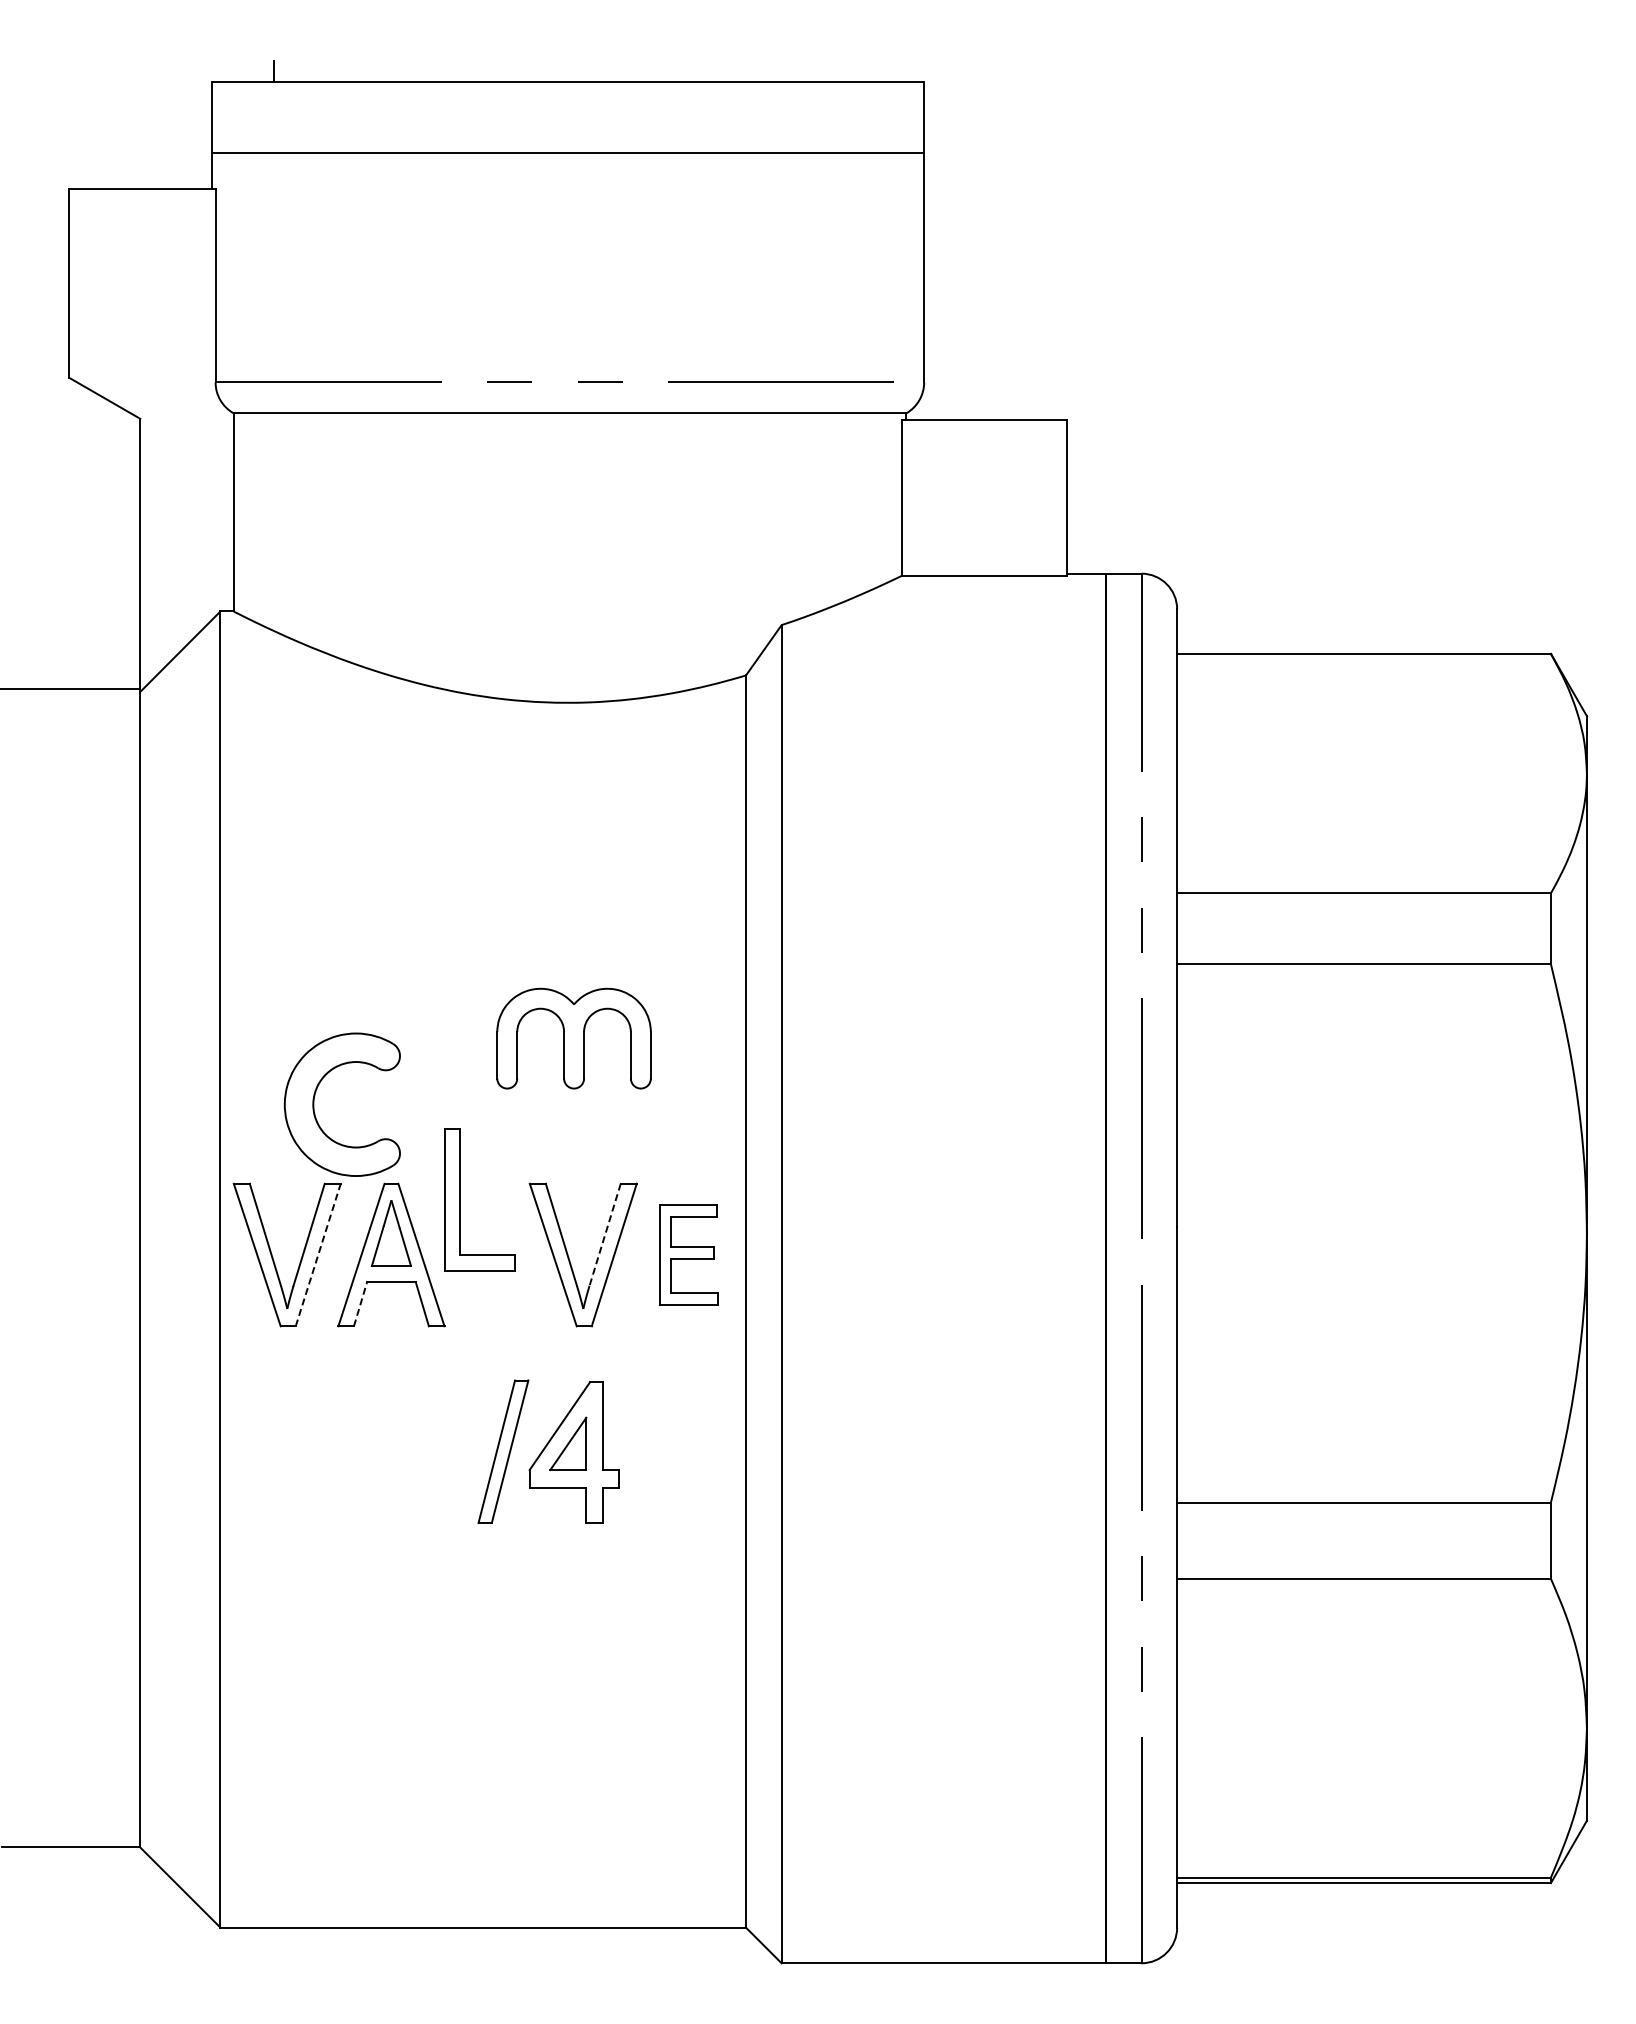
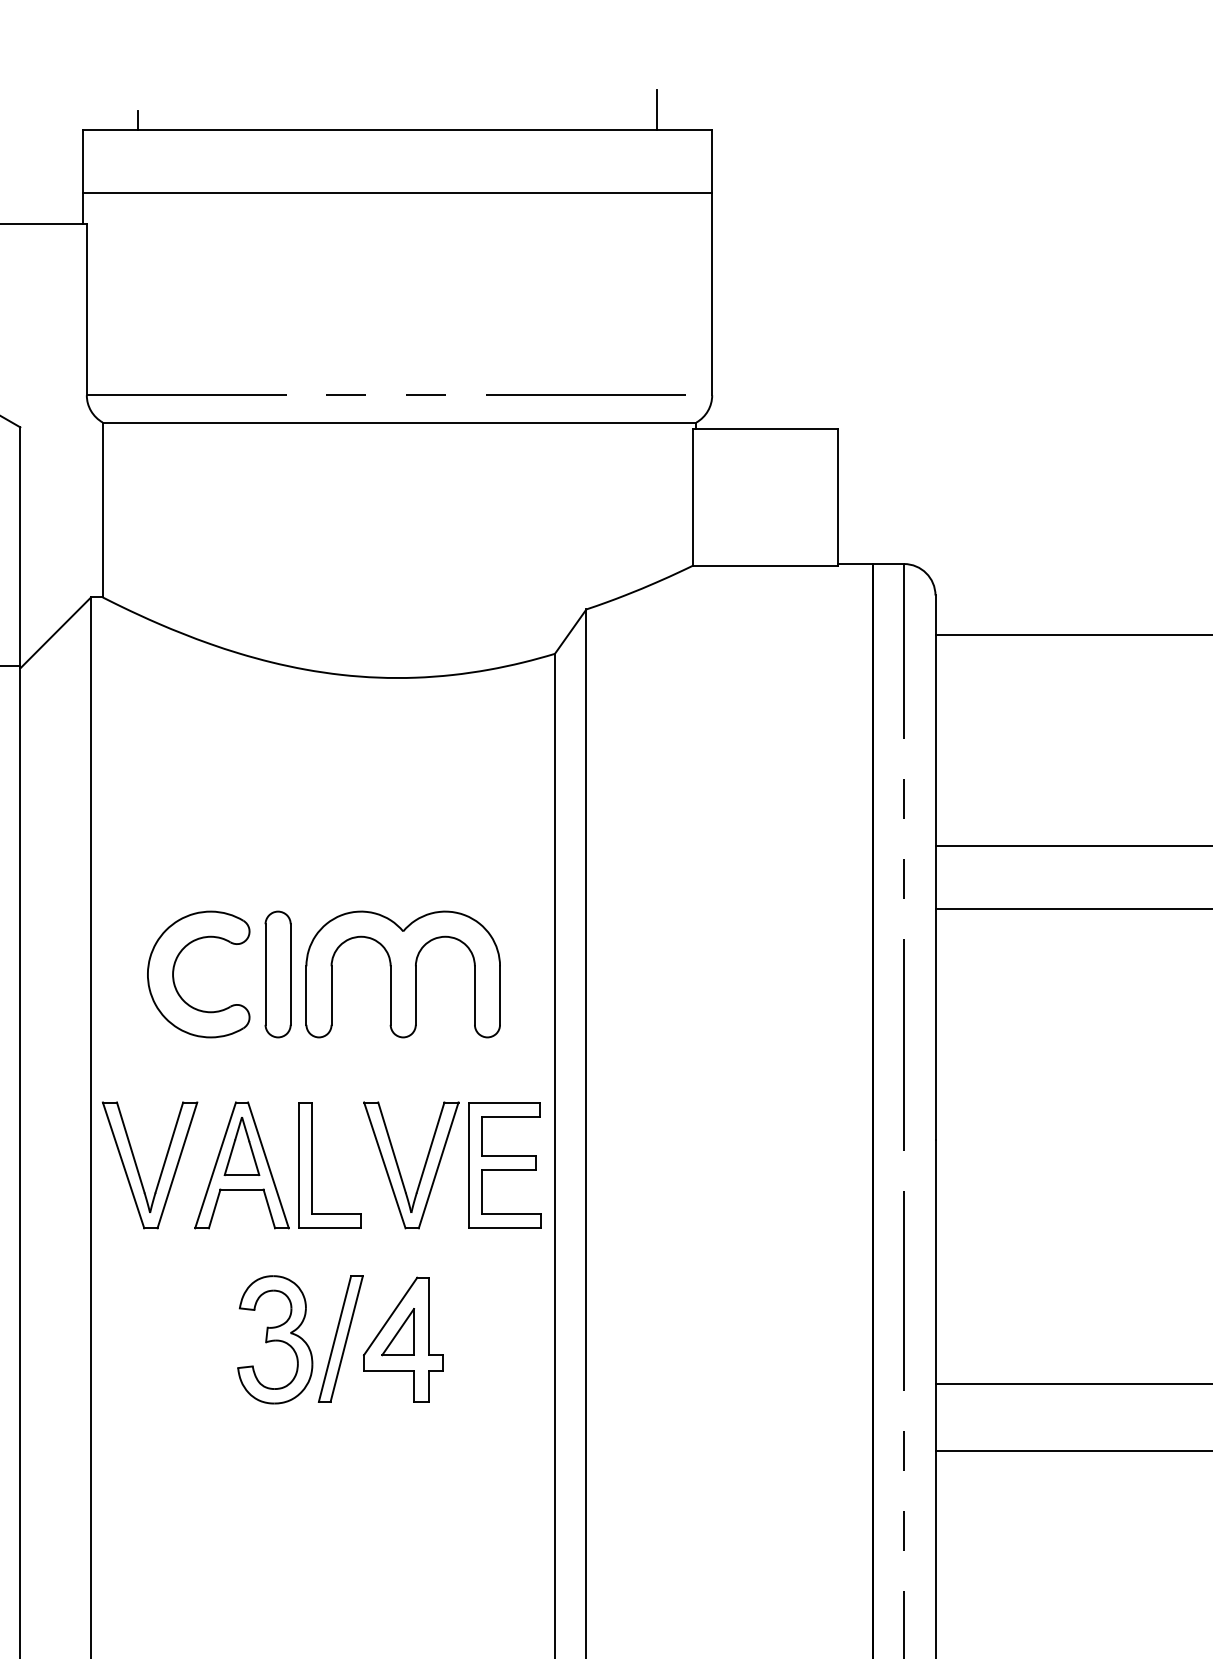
line: (861, 59) -> (656, 110), added
part: (432, 1038) -> (278, 974), added
part: (573, 1038) -> (402, 974), size x1.43
part: (314, 1104) -> (174, 974), moved
part: (460, 1199) -> (312, 1164), moved
line: (605, 1235) -> (430, 1148), dashed -> solid
part: (688, 1254) -> (504, 1164), size x1.43
line: (318, 1255) -> (177, 1165), dashed -> solid
line: (360, 1304) -> (214, 1209), dashed -> solid
part: (429, 1452) -> (275, 1339), added

